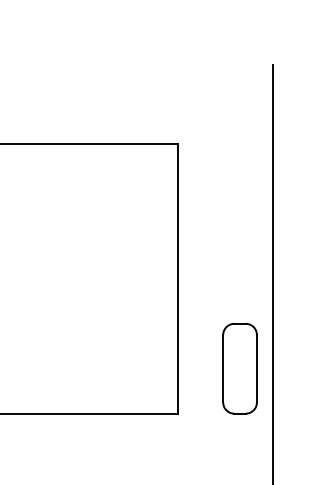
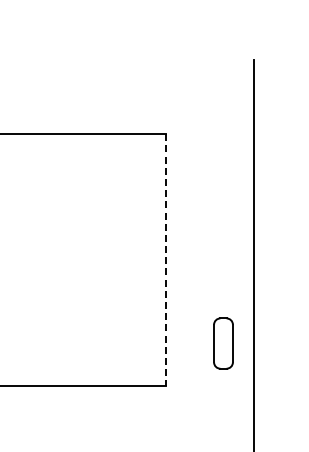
line: (177, 278) -> (165, 259), solid -> dashed
part: (240, 368) -> (223, 343), size x0.6

